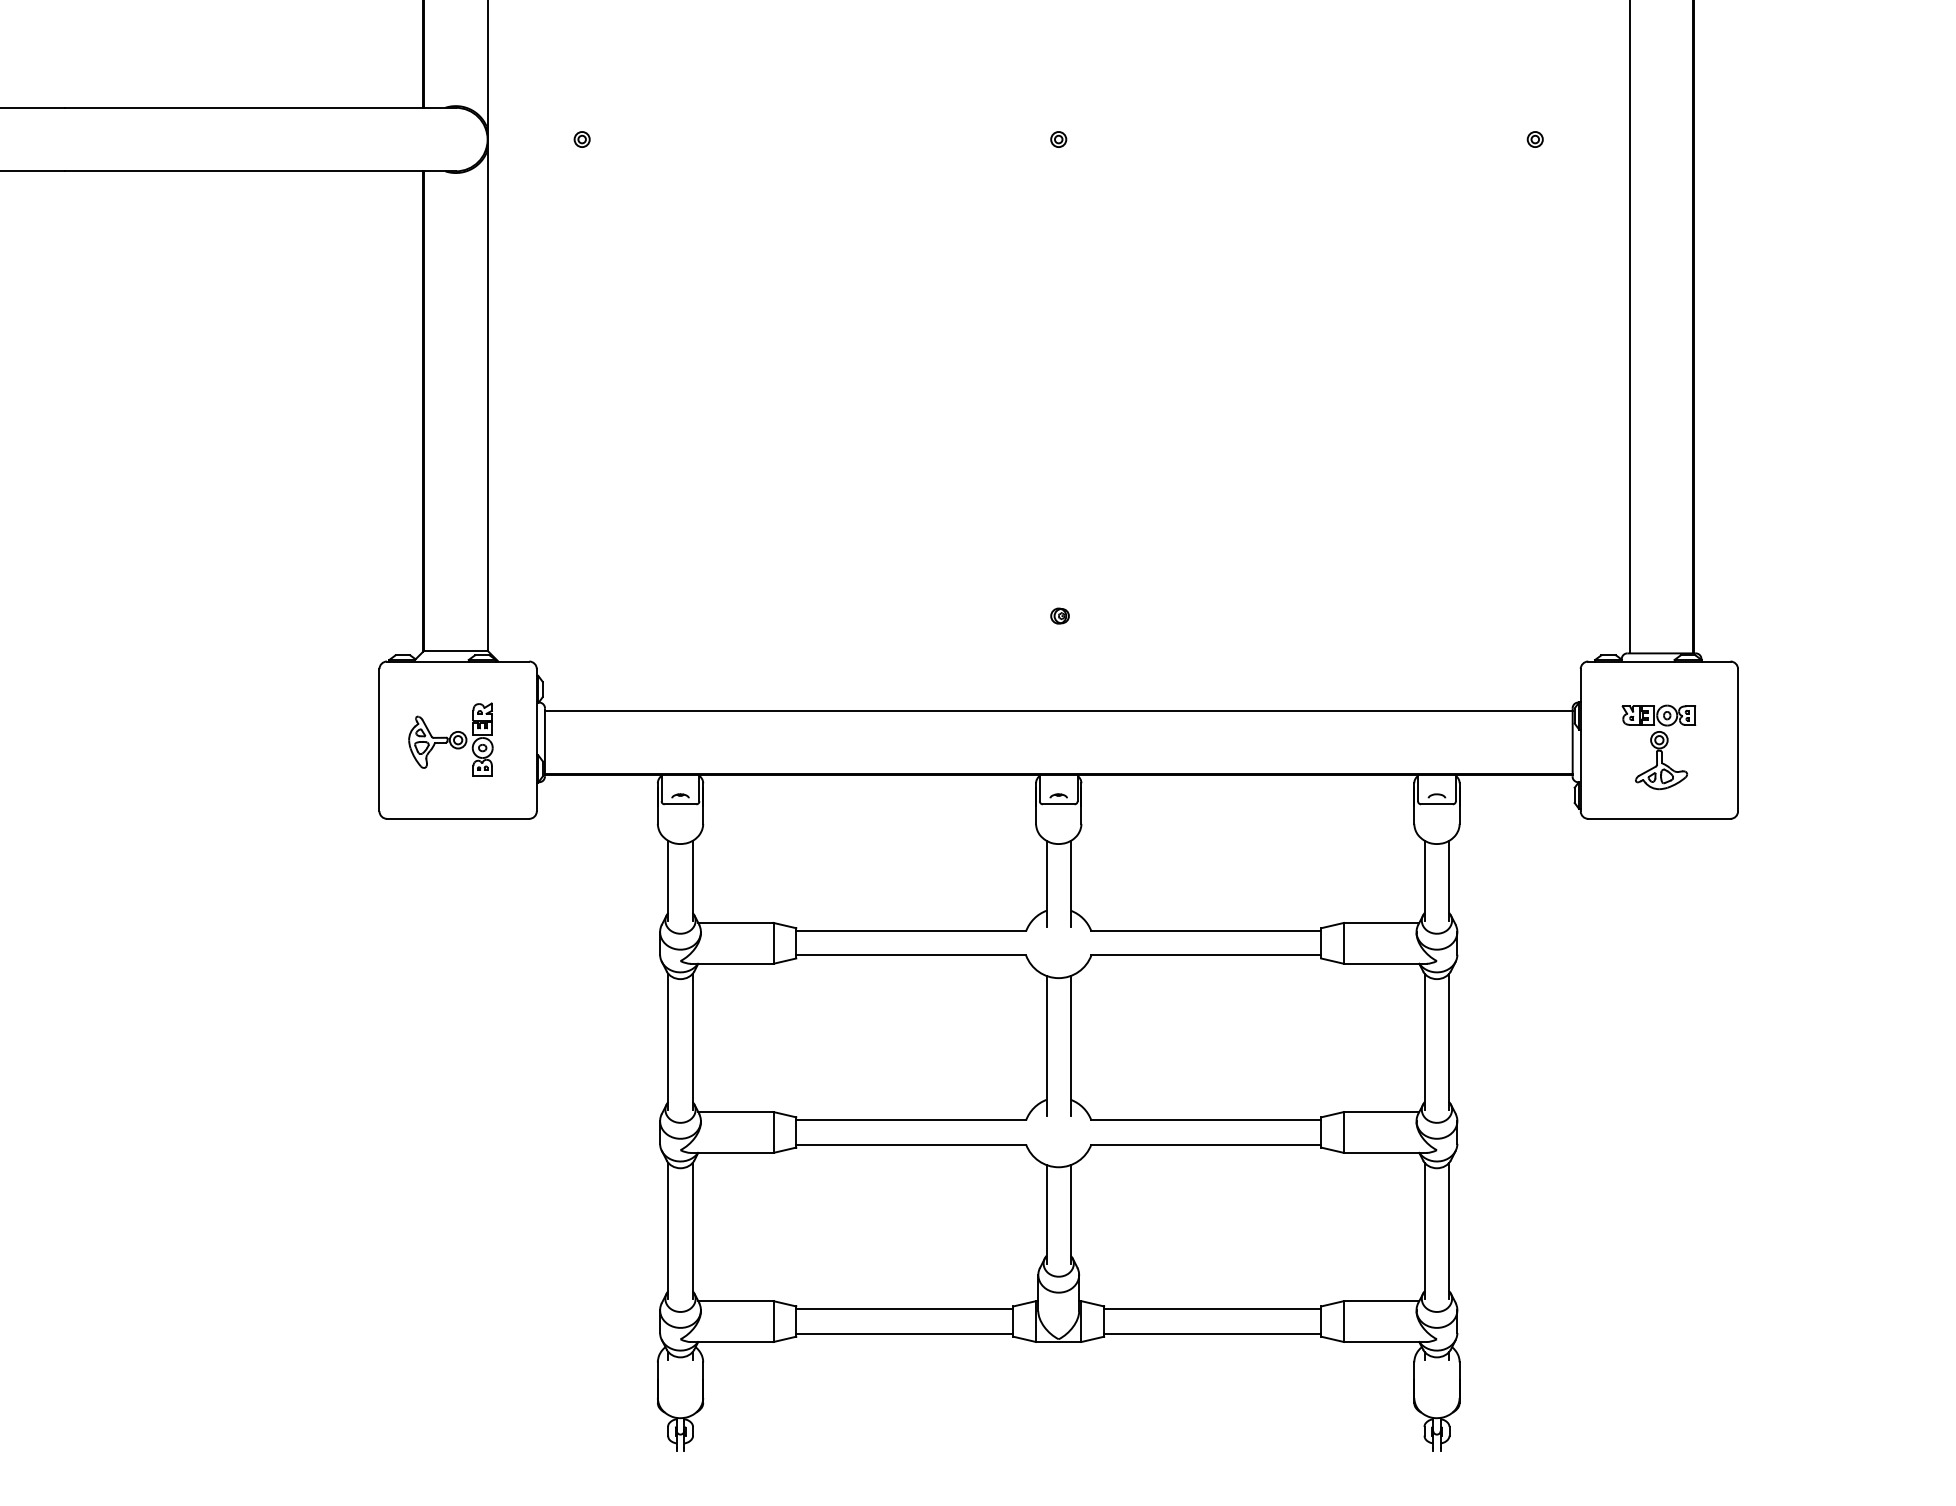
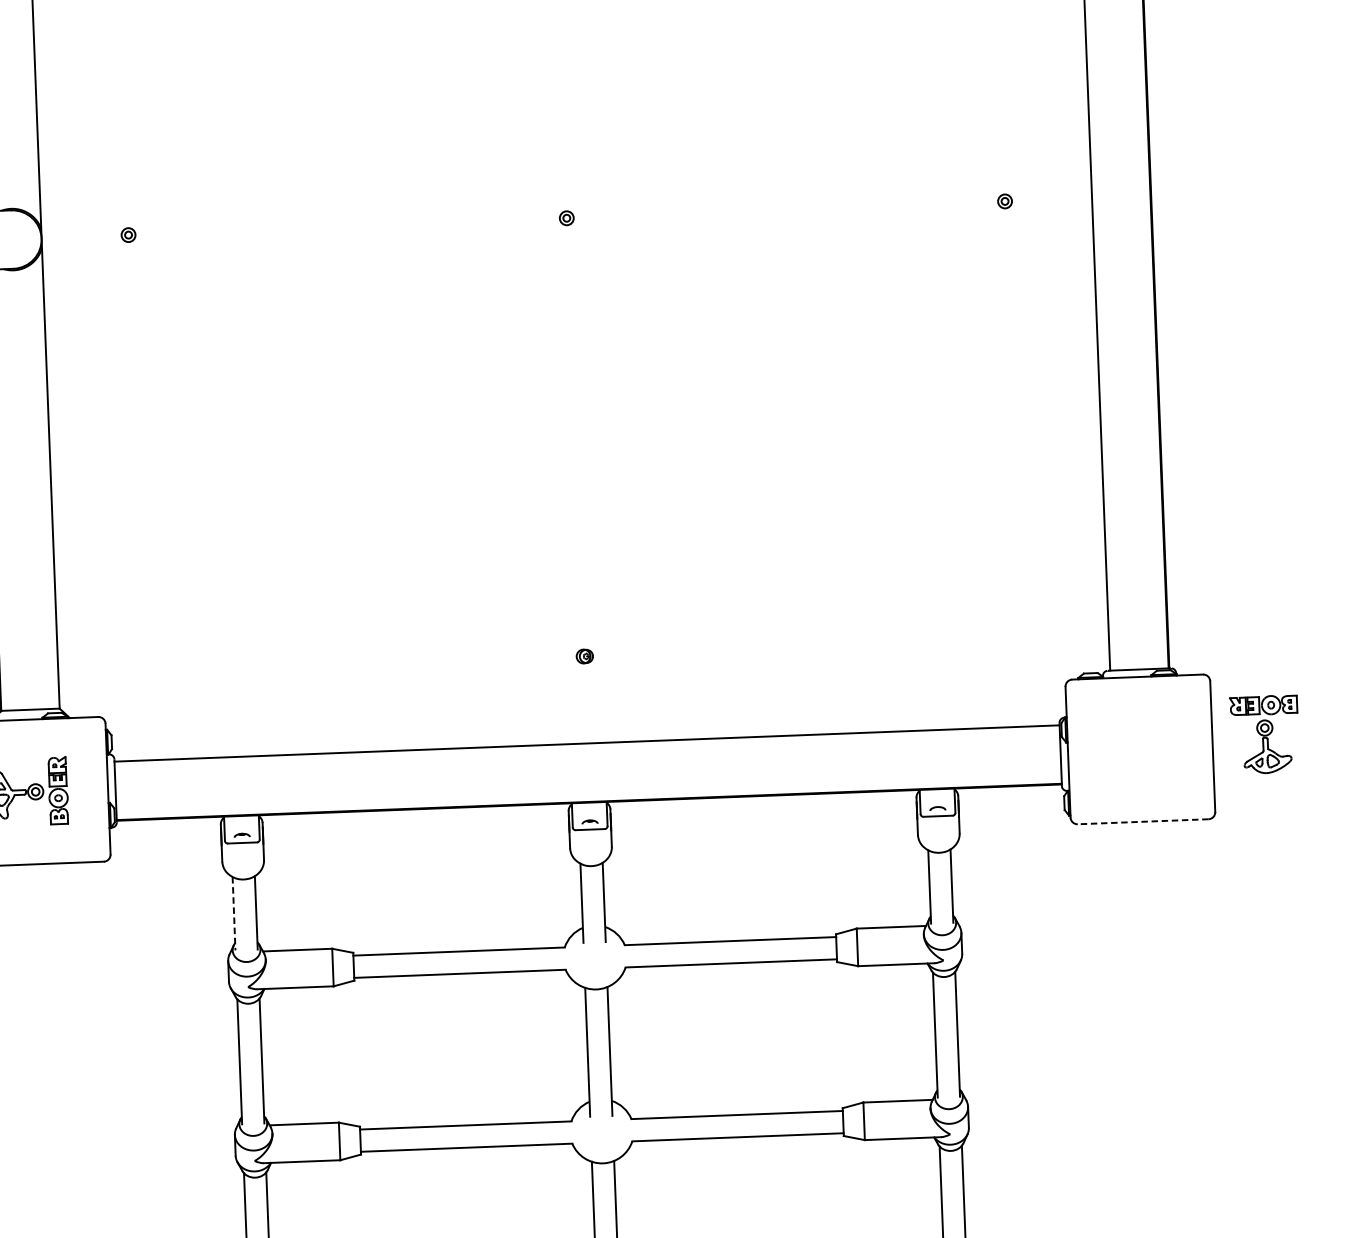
part: (1658, 747) -> (1264, 734), moved
line: (1658, 818) -> (1142, 821), solid -> dashed
line: (668, 880) -> (234, 913), solid -> dashed

